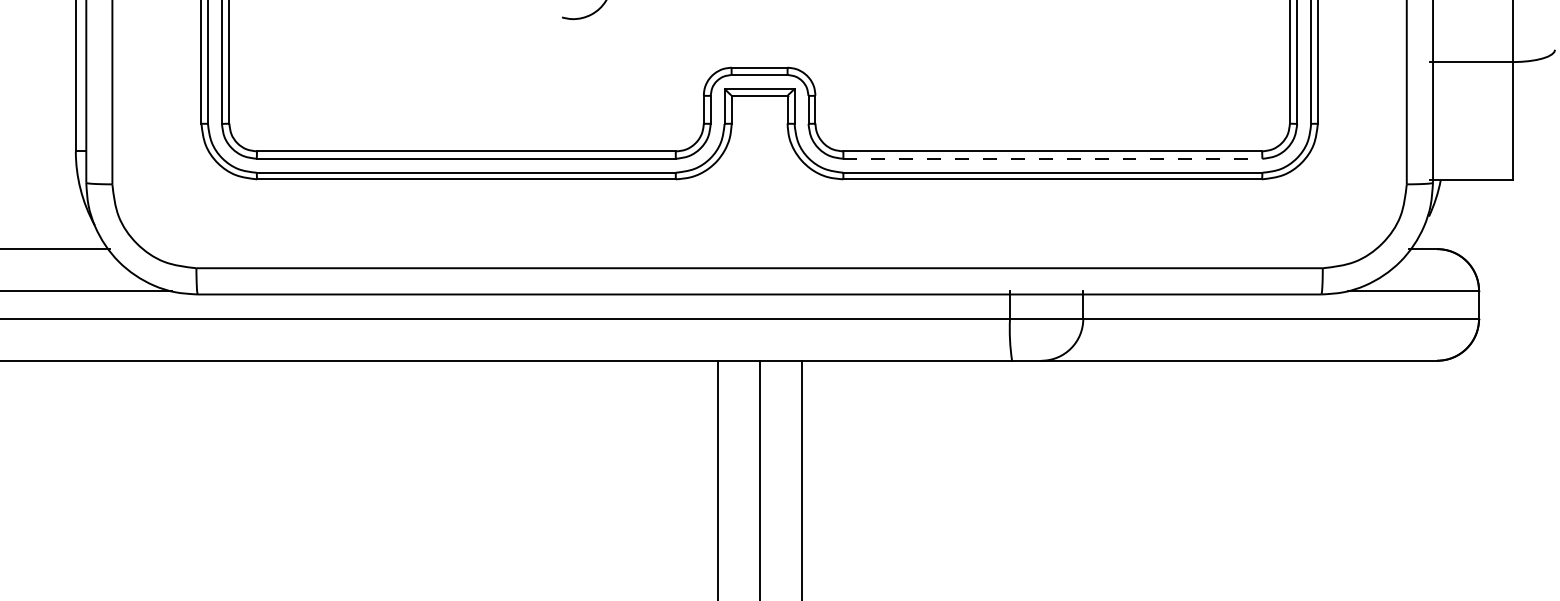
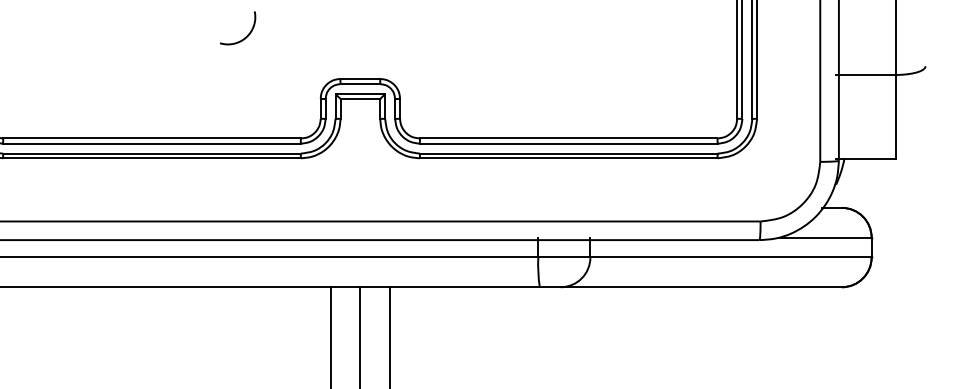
line: (1053, 158) -> (569, 143), dashed -> solid

